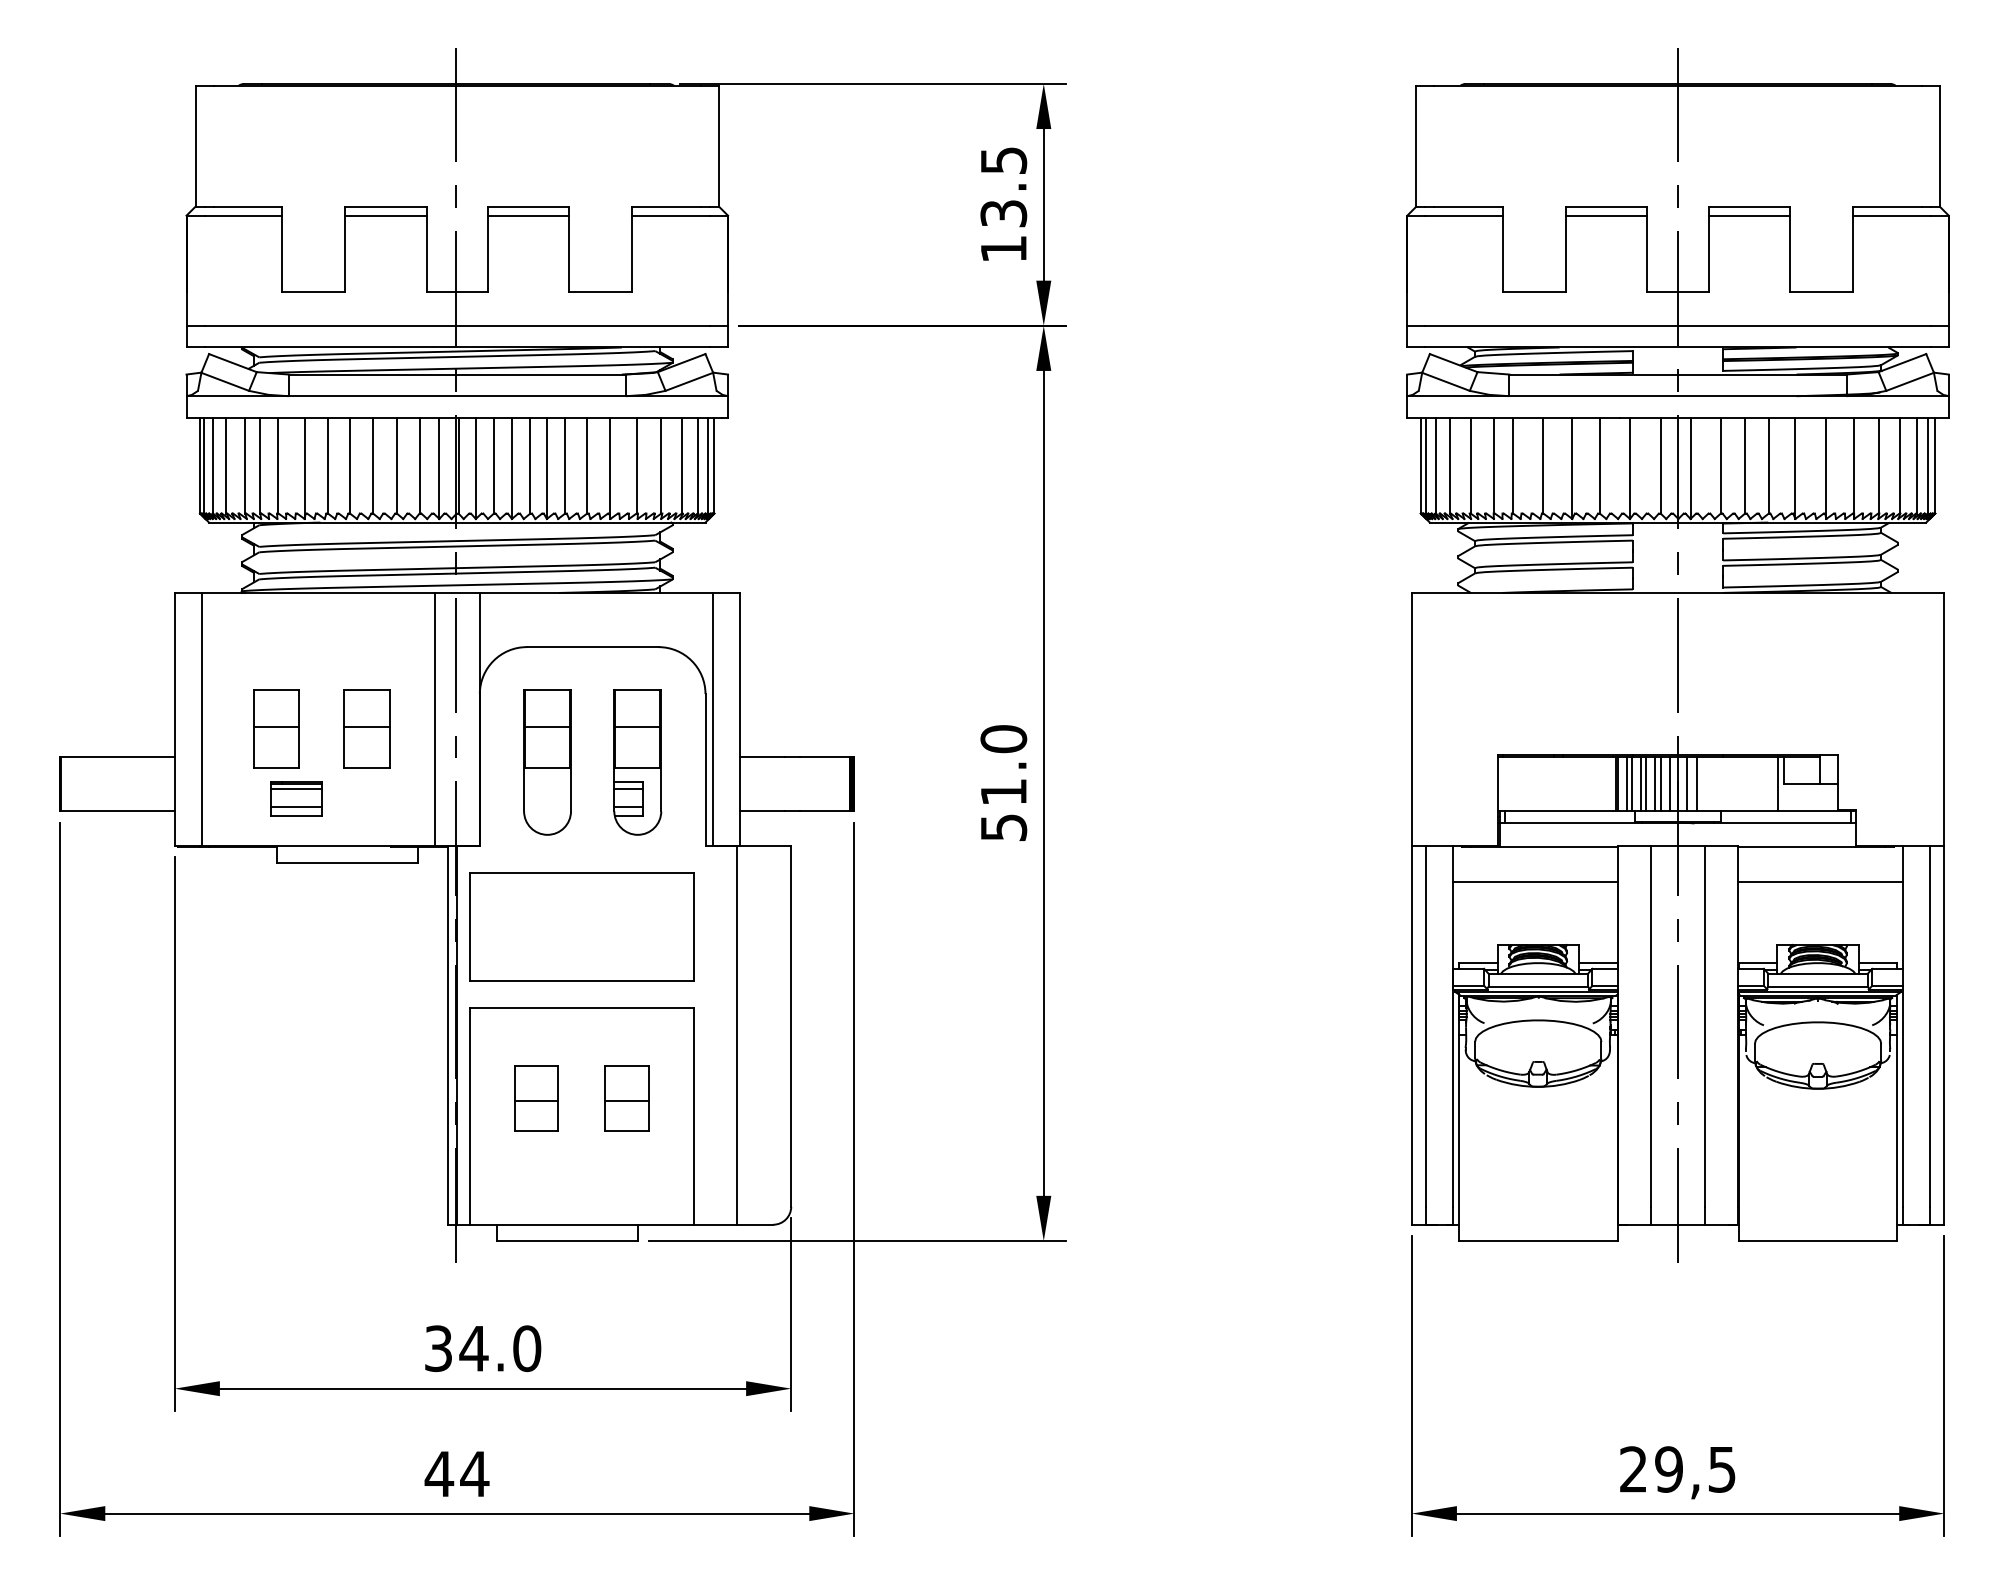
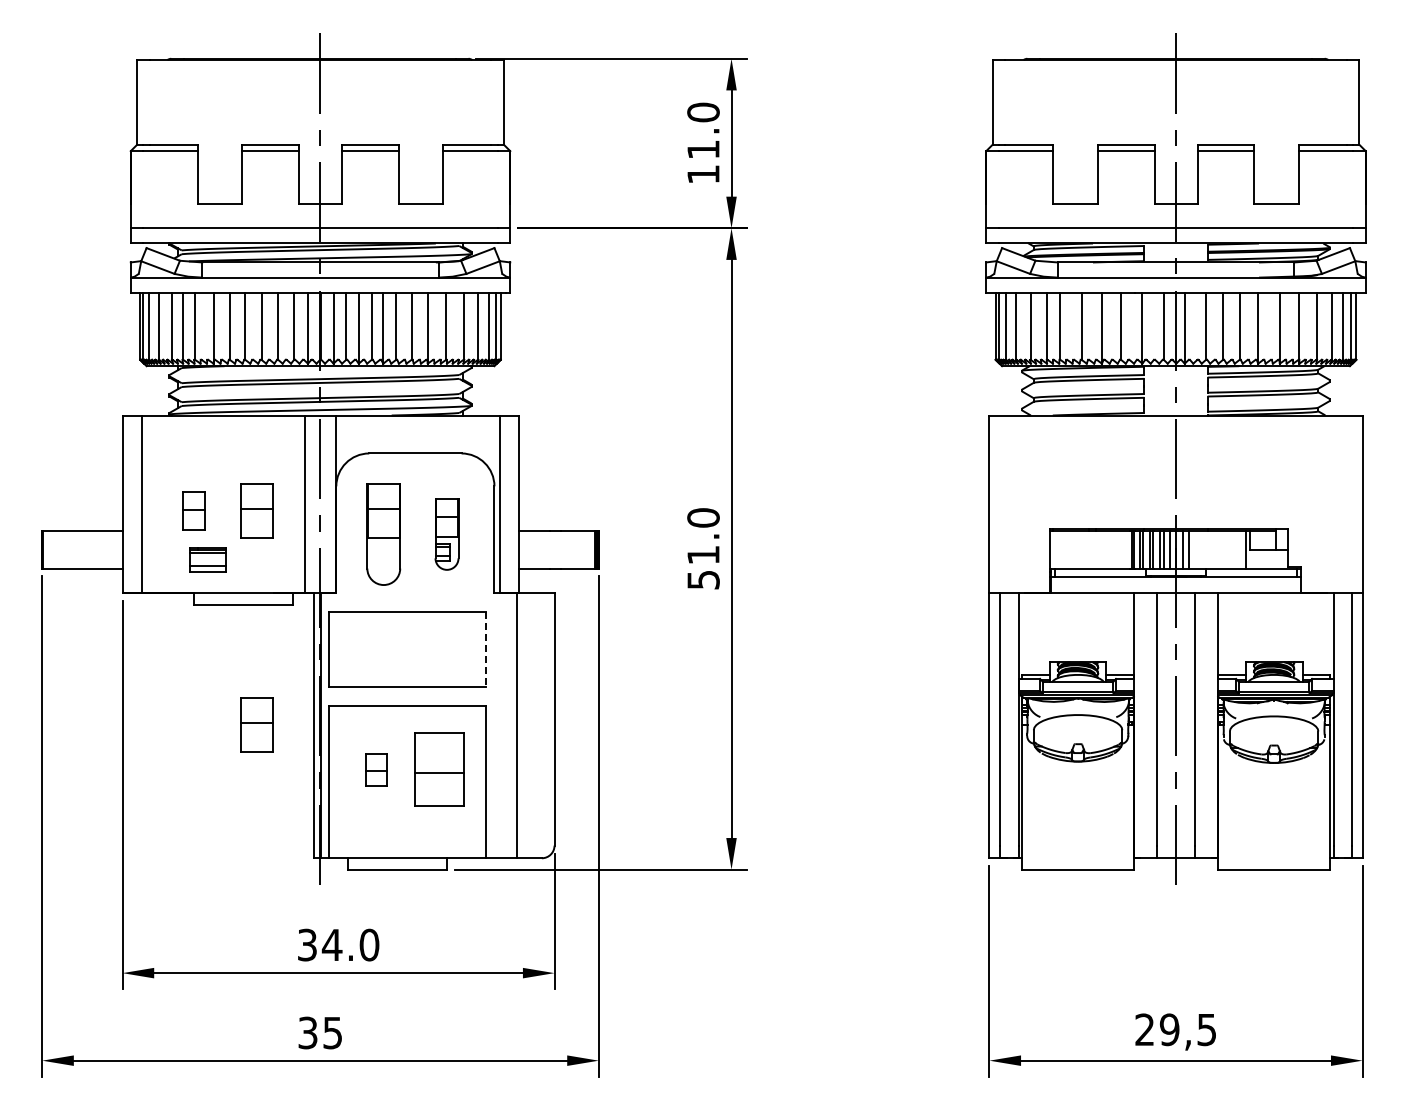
text: (1003, 186) -> (703, 130), 13.5 -> 11.0
part: (276, 728) -> (193, 510), size x0.7
part: (637, 762) -> (446, 534), size x0.7
line: (1534, 881) -> (1075, 617), removed
line: (1820, 881) -> (1275, 617), removed
line: (694, 926) -> (486, 649), solid -> dashed
part: (365, 1033) -> (256, 724), added
part: (535, 1098) -> (375, 769), size x0.7
part: (627, 1098) -> (439, 769), size x1.6
text: (457, 1473) -> (320, 1032), 44 -> 35

